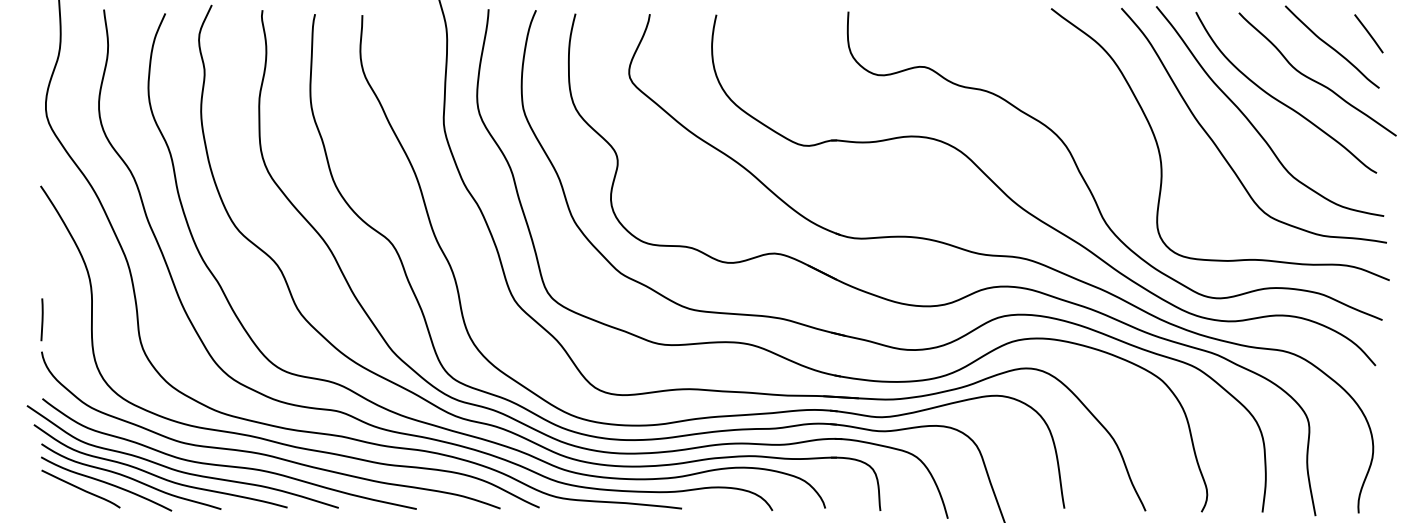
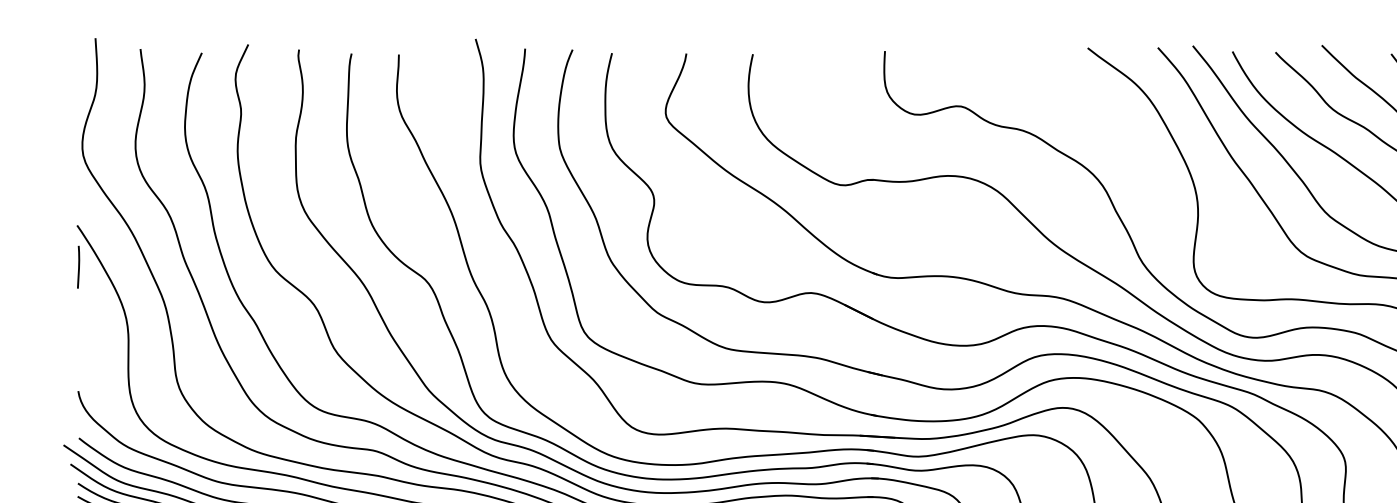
line: (41, 319) -> (78, 266), moved

